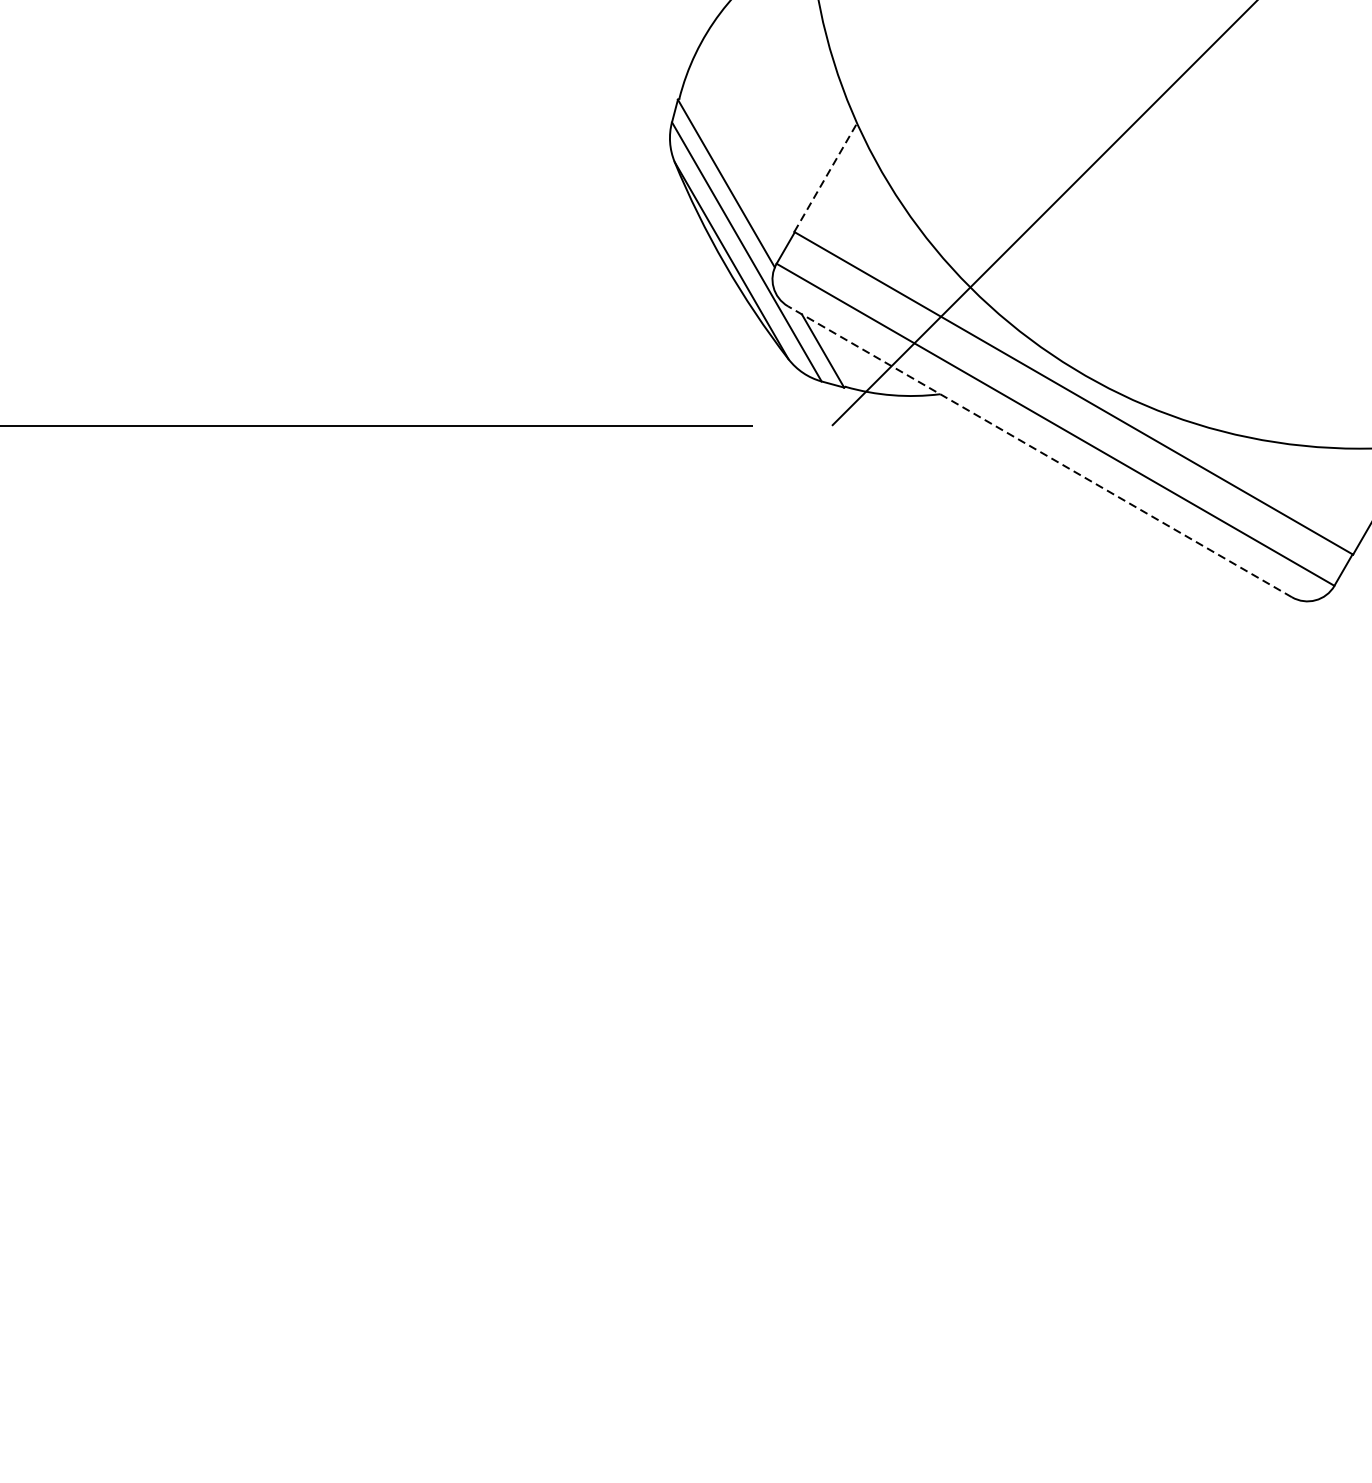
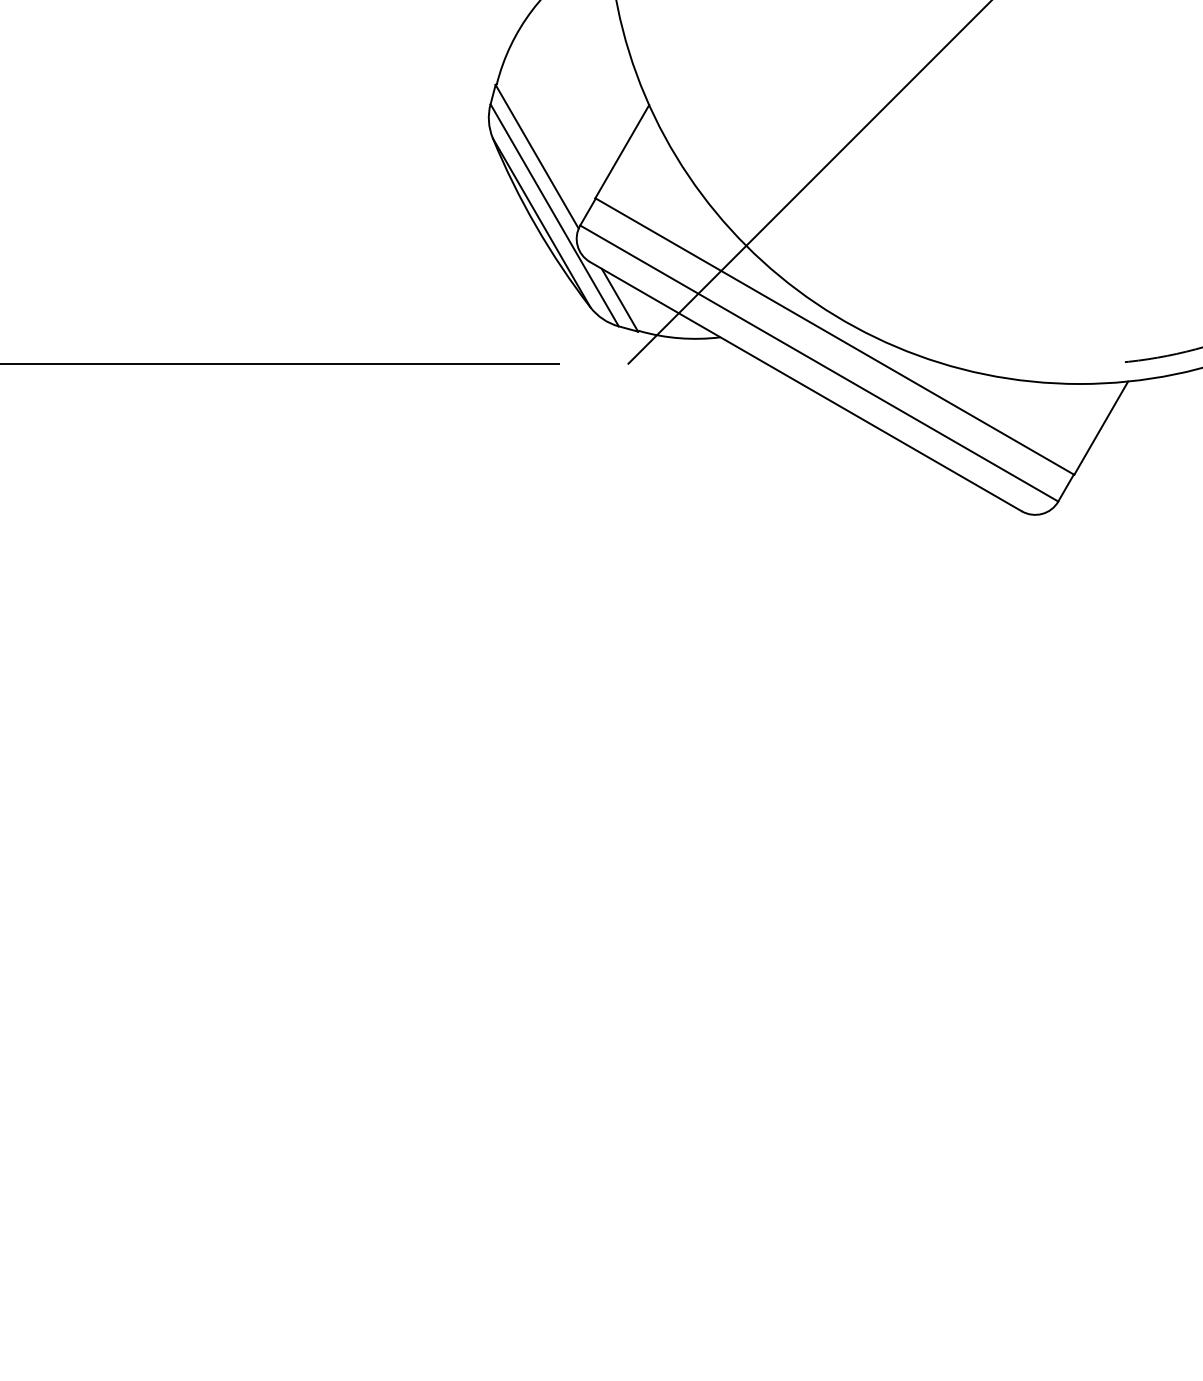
line: (825, 177) -> (622, 151), dashed -> solid
line: (1039, 451) -> (805, 386), dashed -> solid

